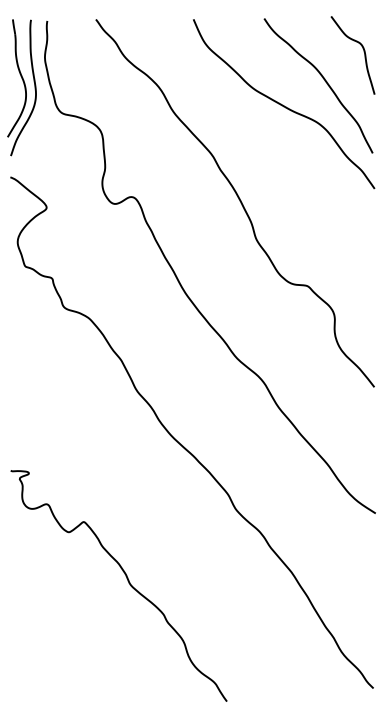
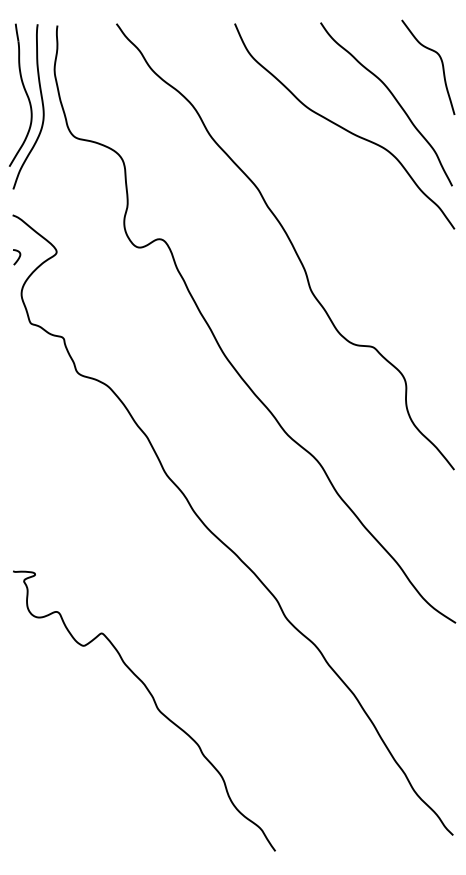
curve: (15, 212) -> (18, 257), added

